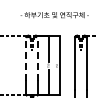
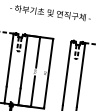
line: (26, 58) -> (10, 59), dashed -> solid
line: (38, 58) -> (24, 61), dashed -> solid

